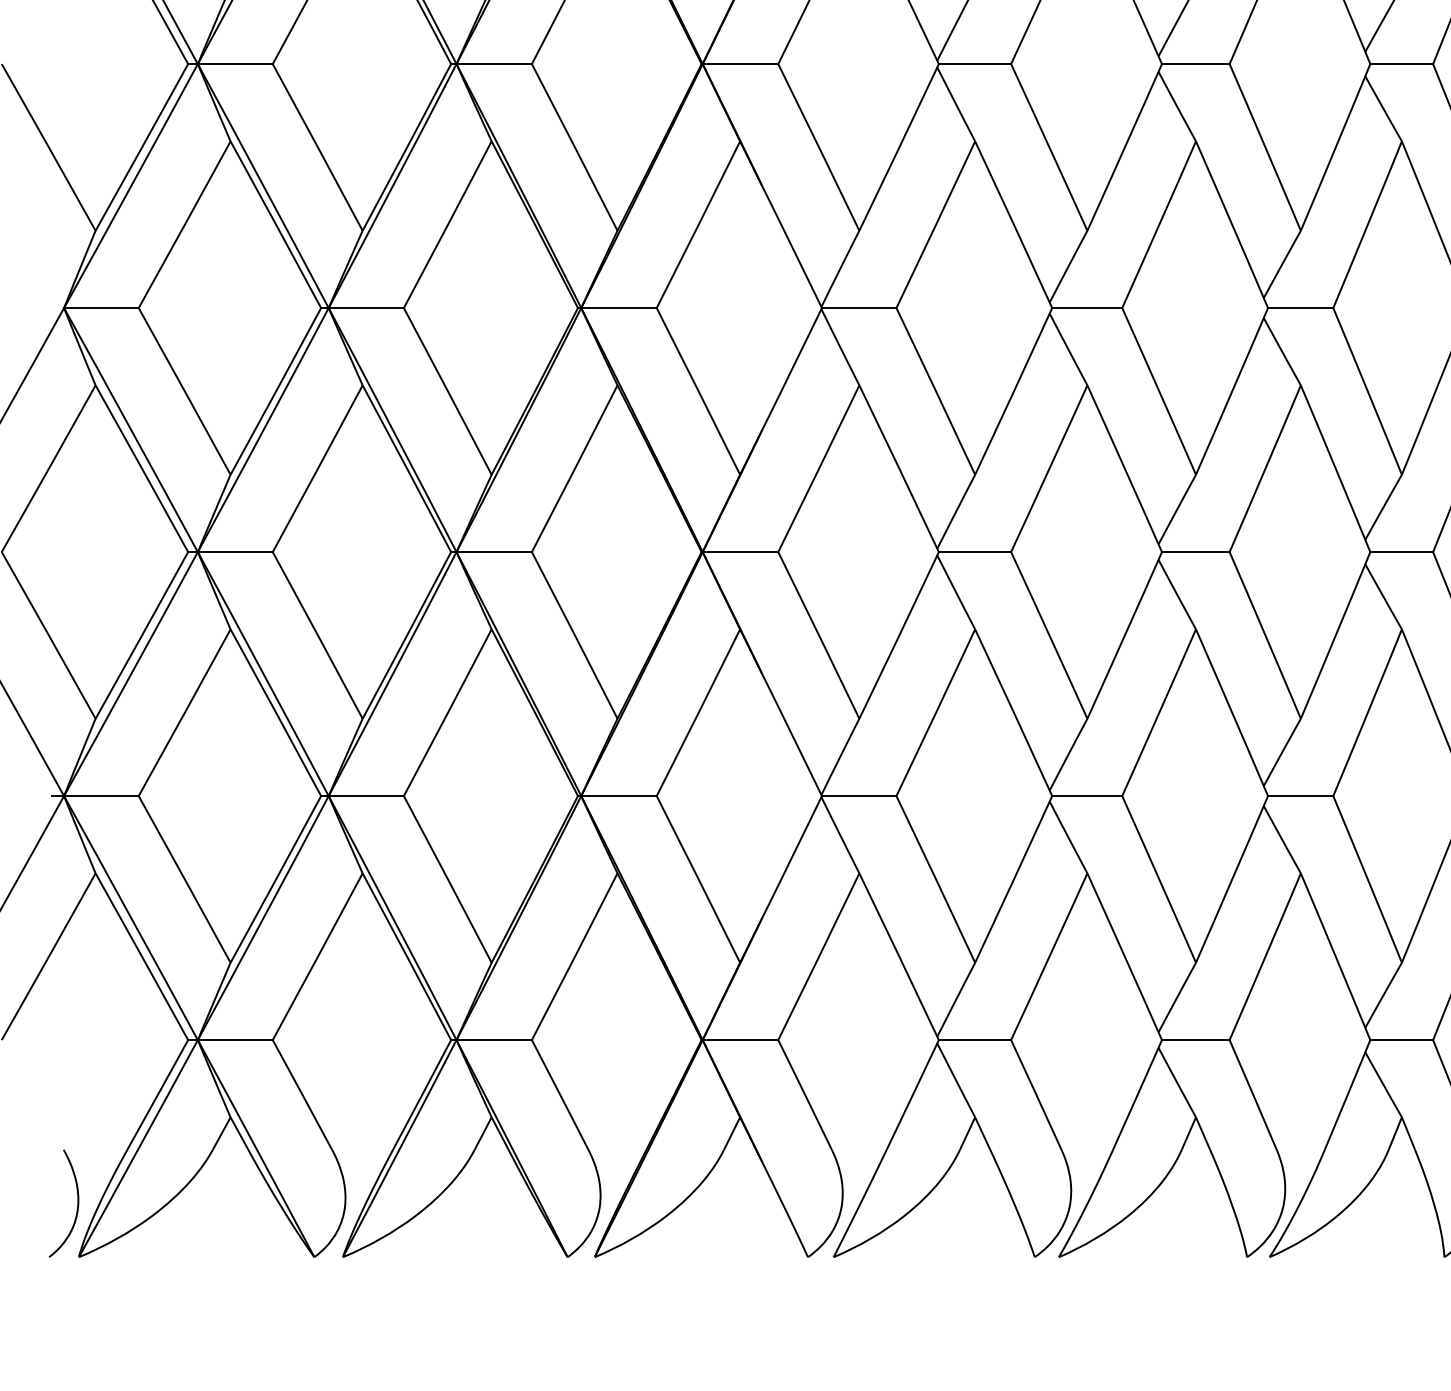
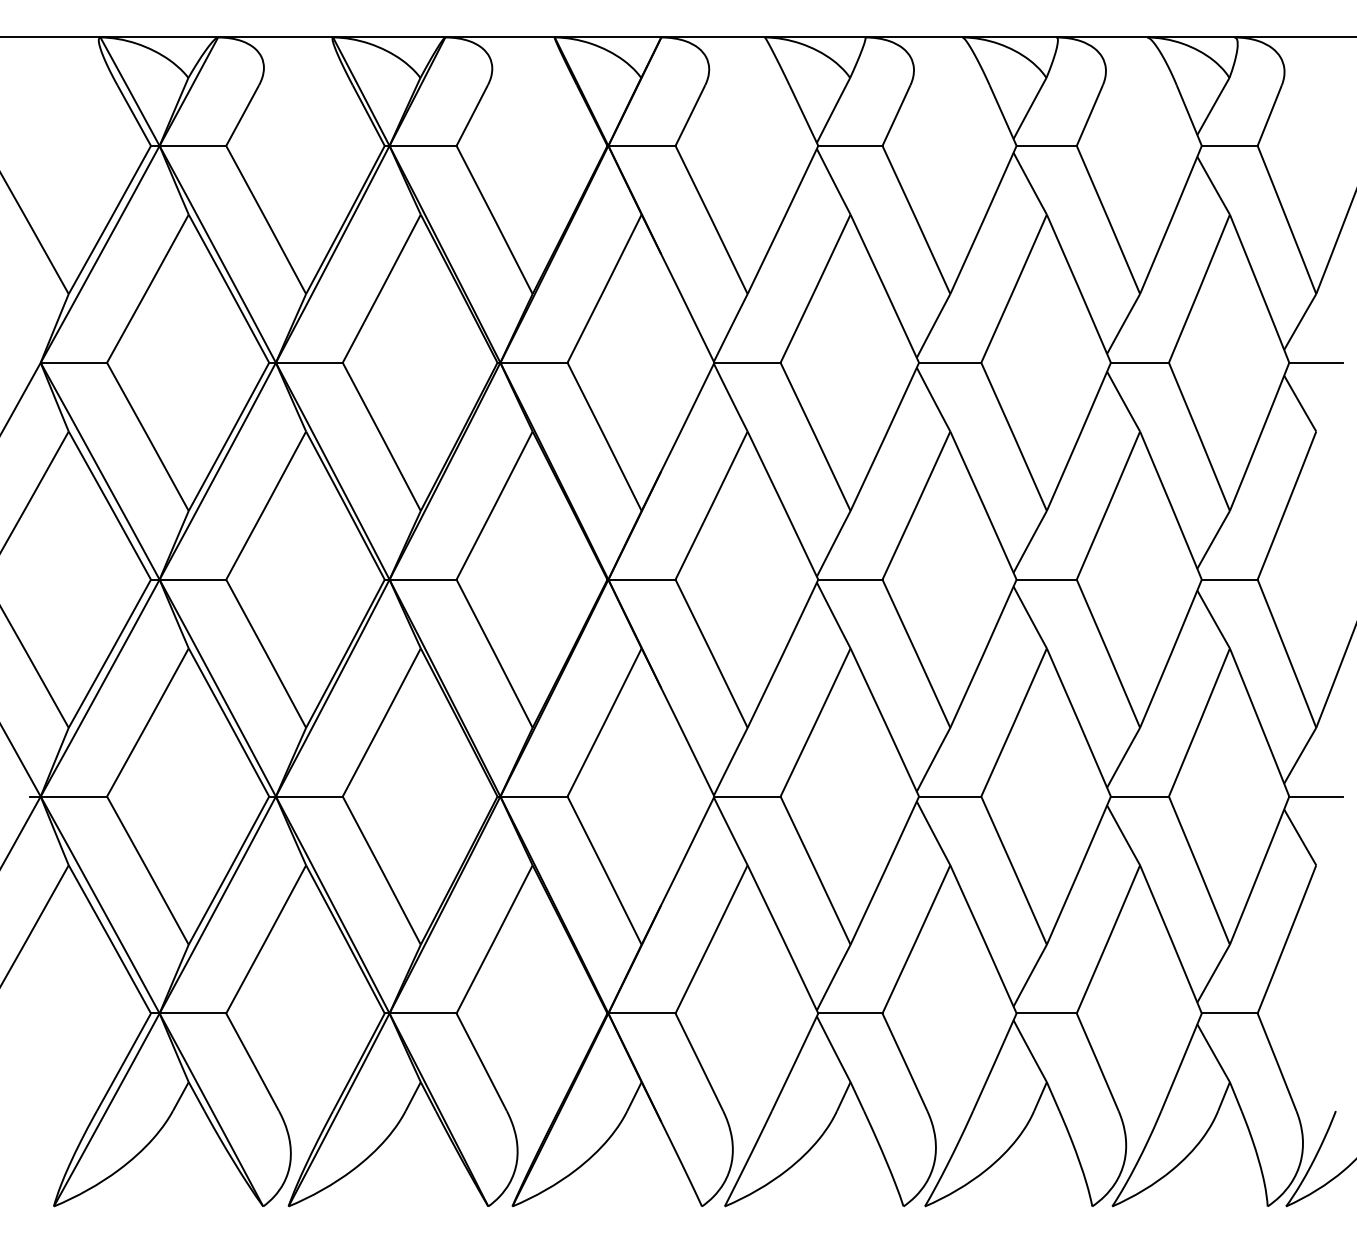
curve: (77, 1203) -> (52, 1158), removed

